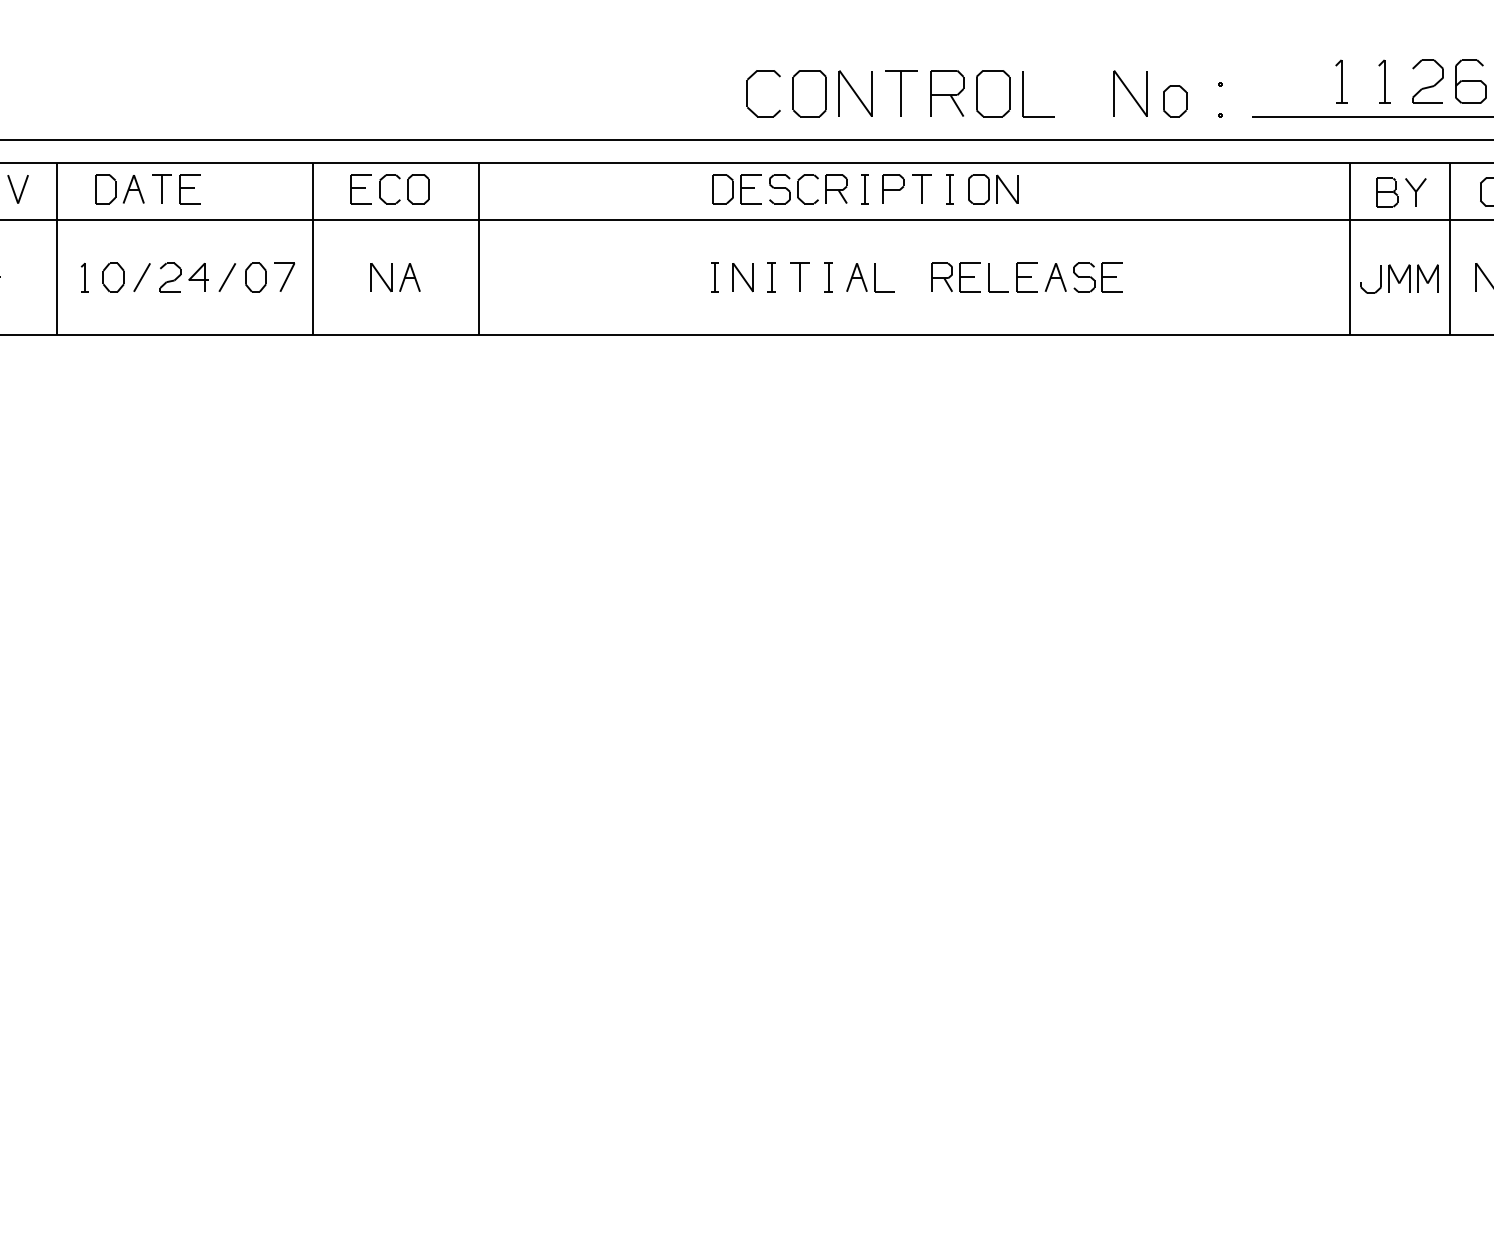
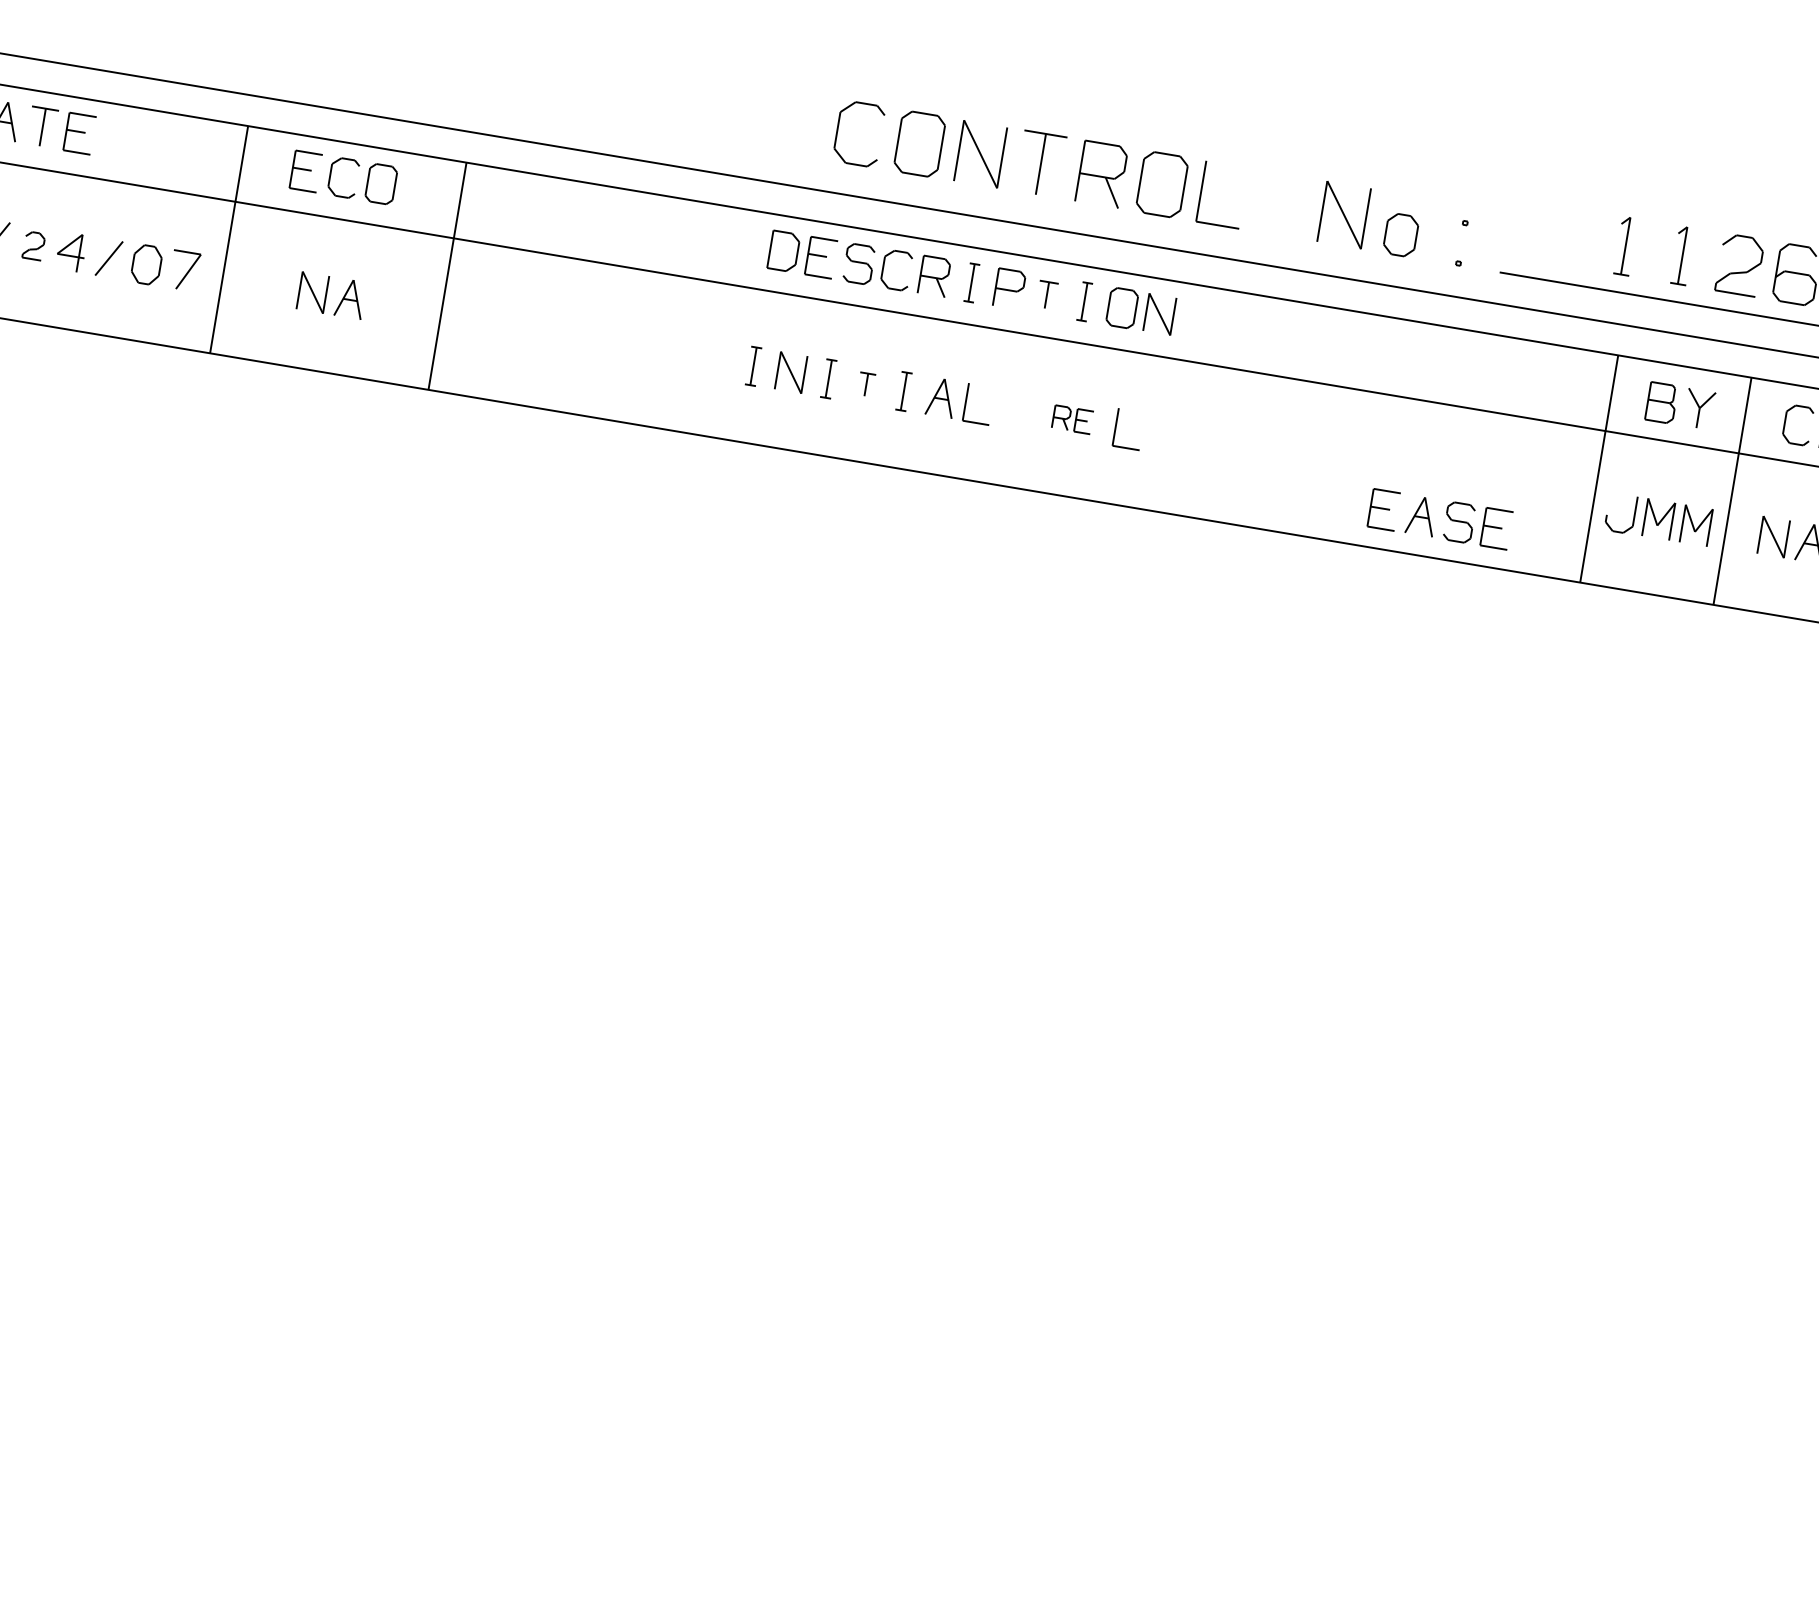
part: (921, 188) -> (1046, 294), size x0.7
part: (799, 276) -> (865, 383), size x0.6
part: (170, 277) -> (33, 245), size x0.7
part: (955, 277) -> (1071, 419), size x0.6
part: (1069, 277) -> (1439, 519), moved

